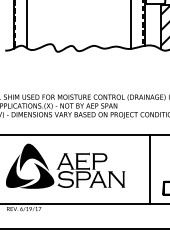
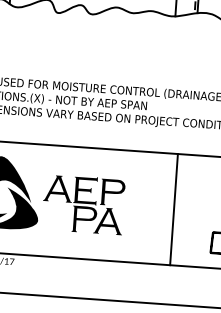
line: (149, 169) -> (173, 209), moved
fill: (65, 179) -> (56, 217), removed
fill: (116, 179) -> (137, 223), removed

